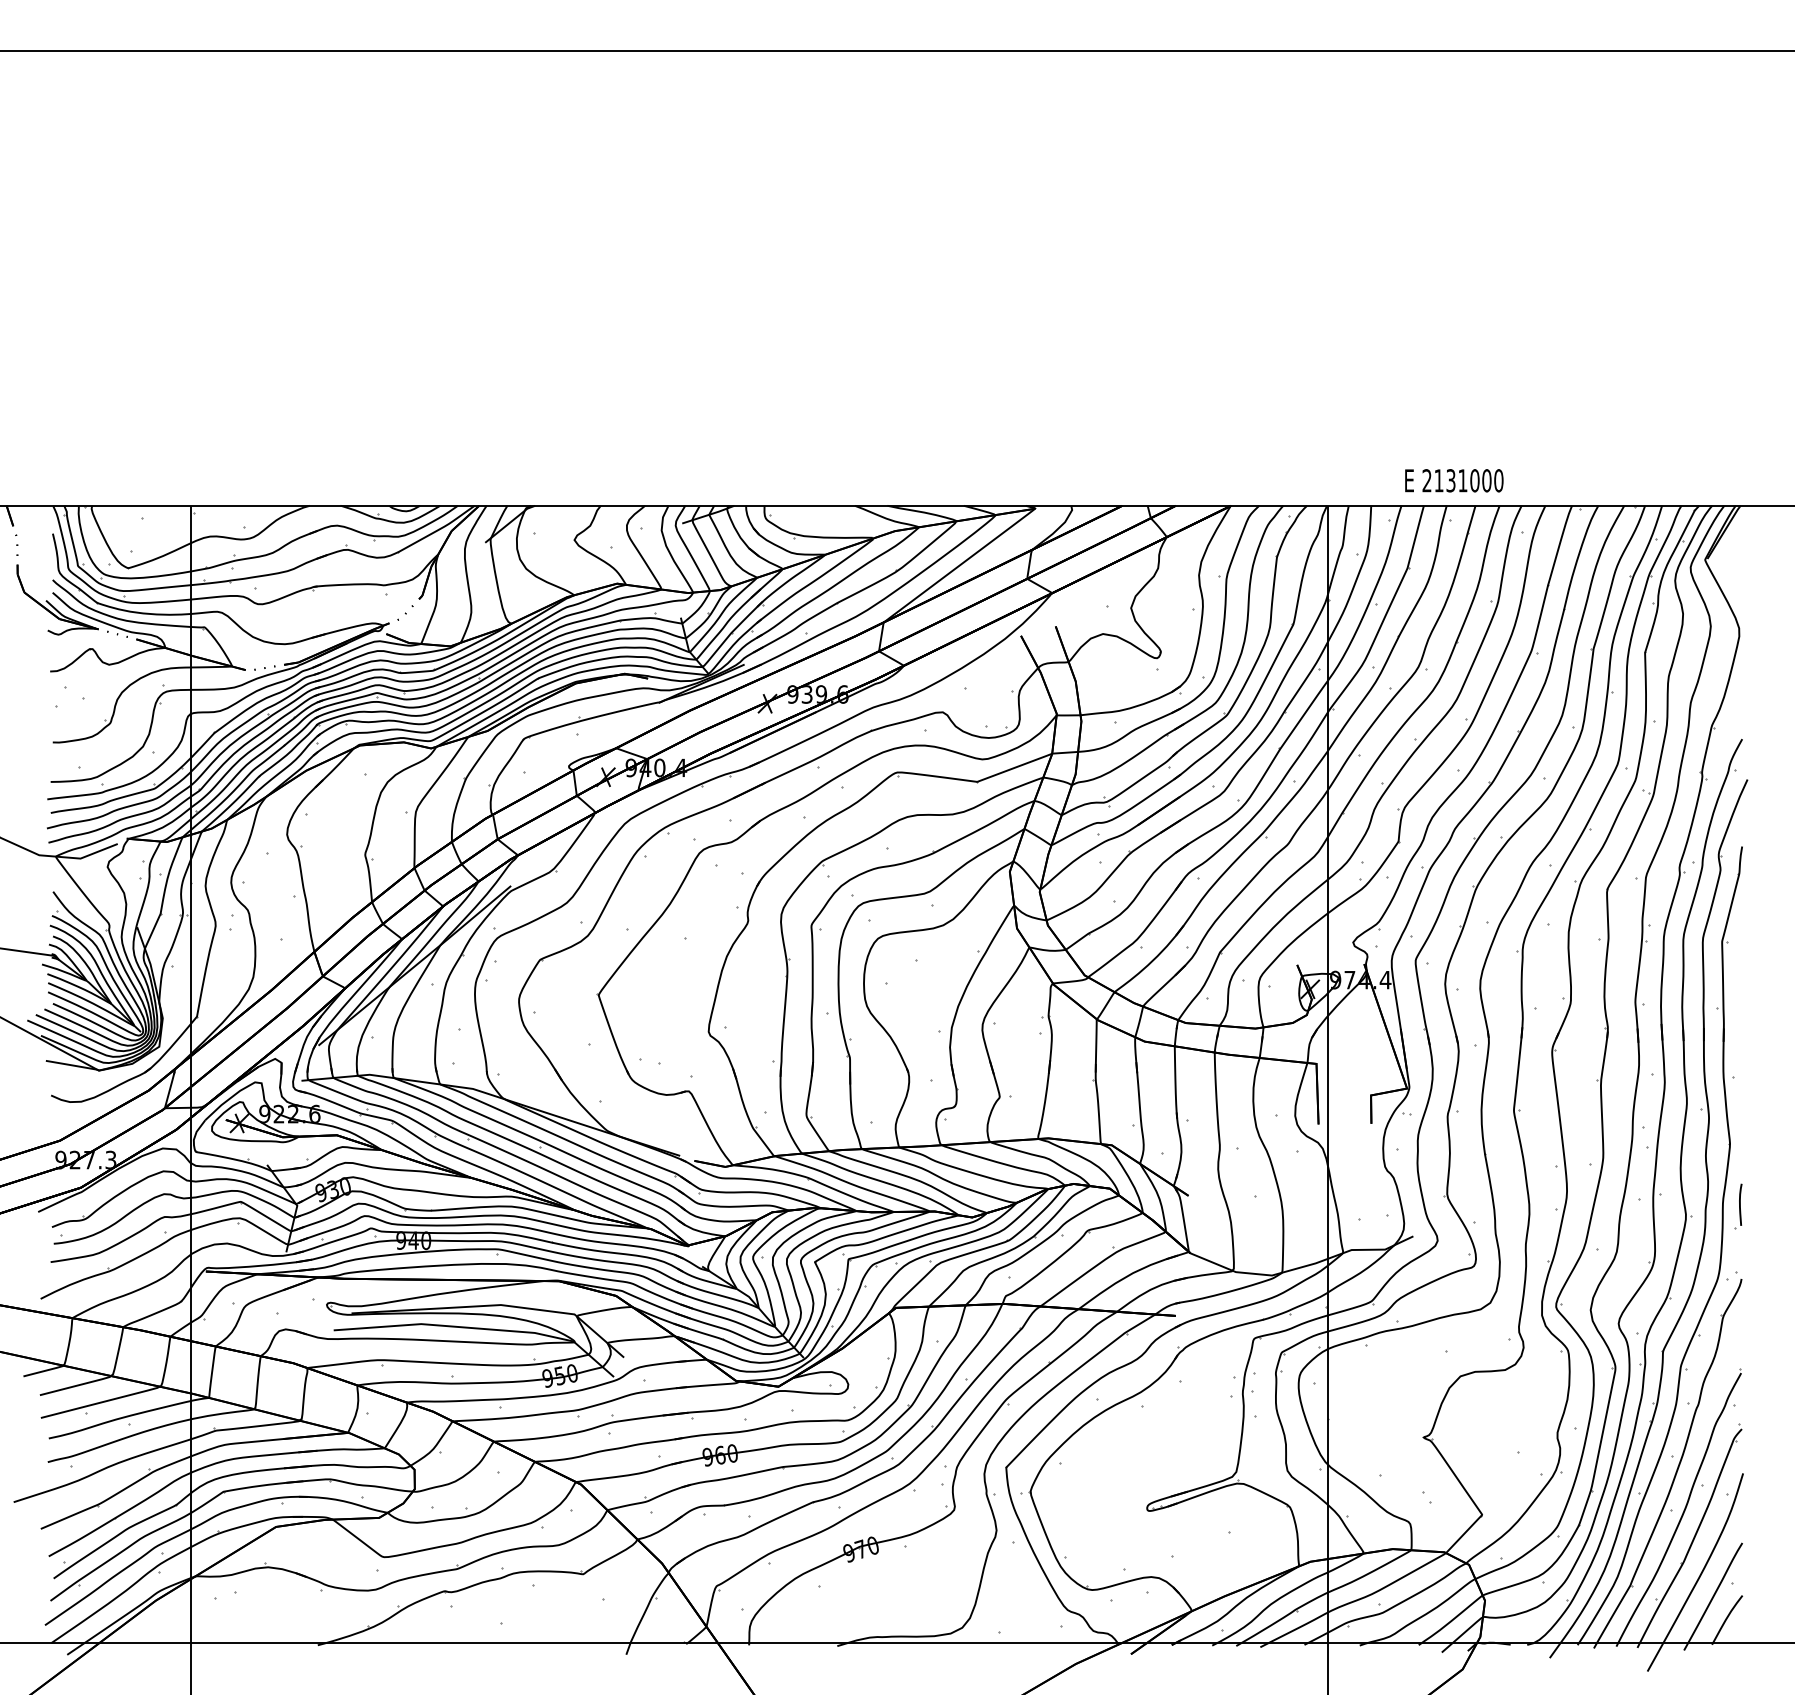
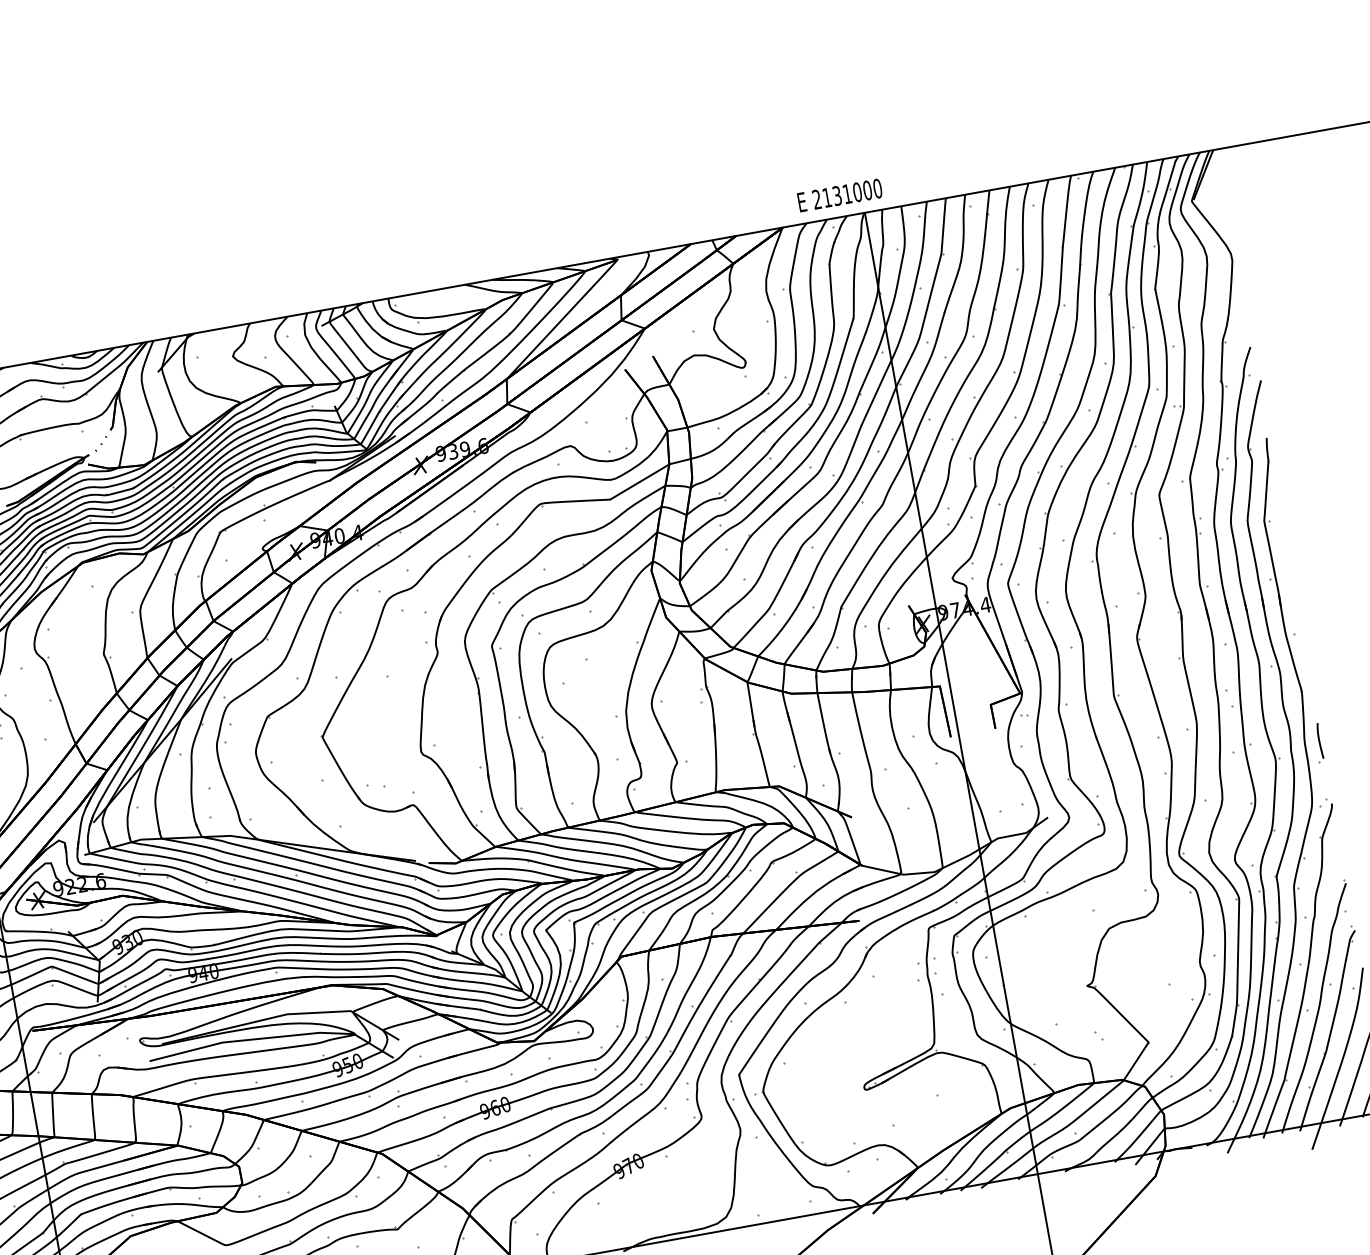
text: (1454, 480) -> (840, 195), moved

